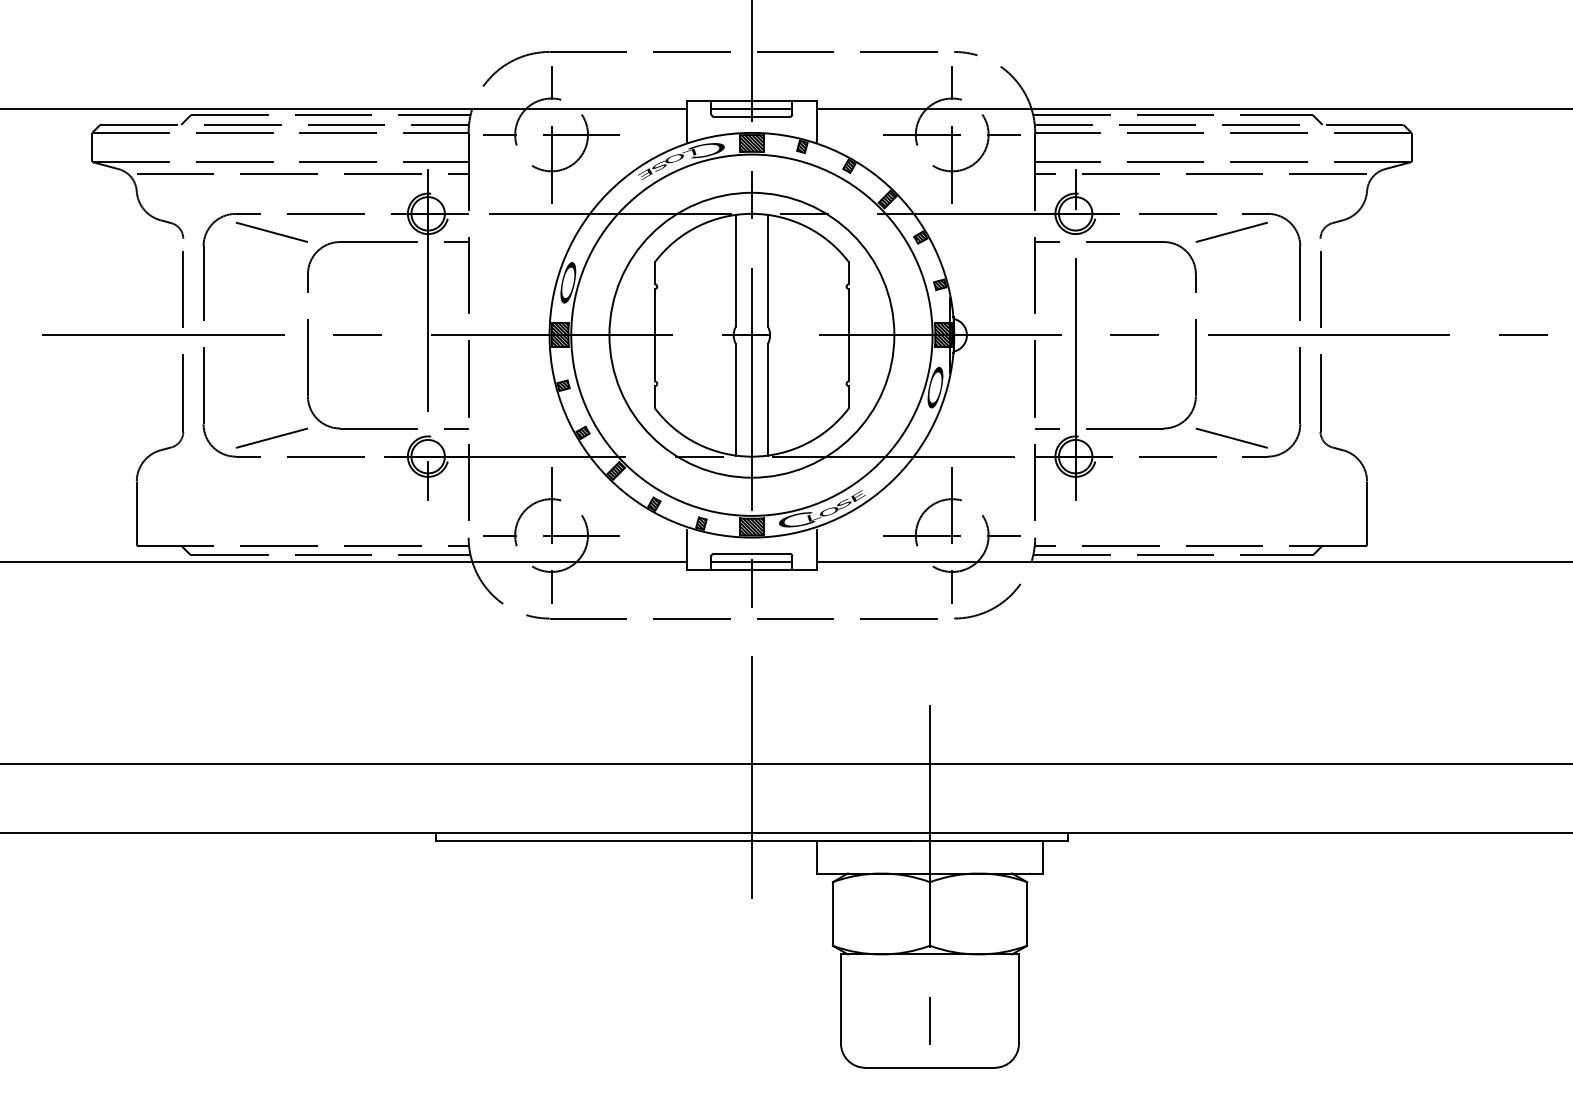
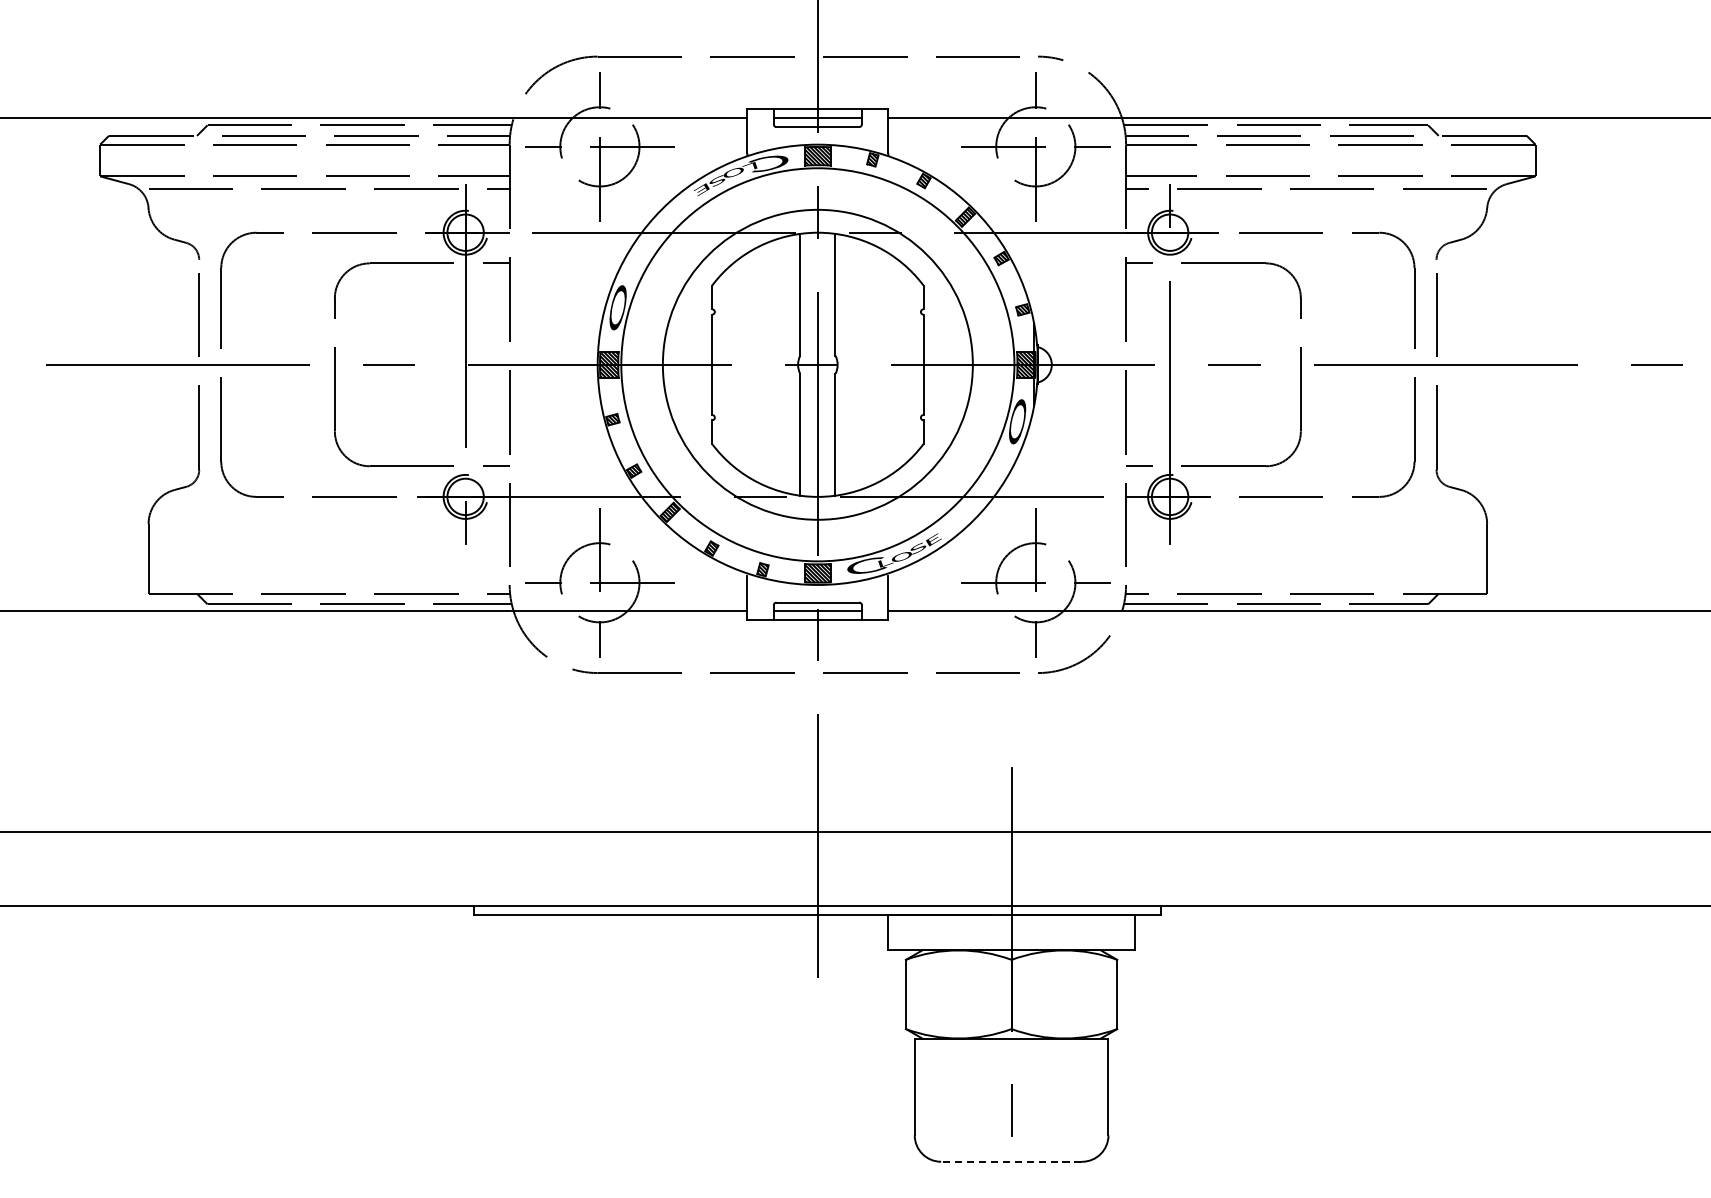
line: (271, 232) -> (295, 253), removed
line: (1231, 232) -> (1339, 253), removed
line: (271, 437) -> (295, 476), removed
line: (1231, 437) -> (1339, 476), removed
line: (929, 1067) -> (1011, 1161), solid -> dashed

